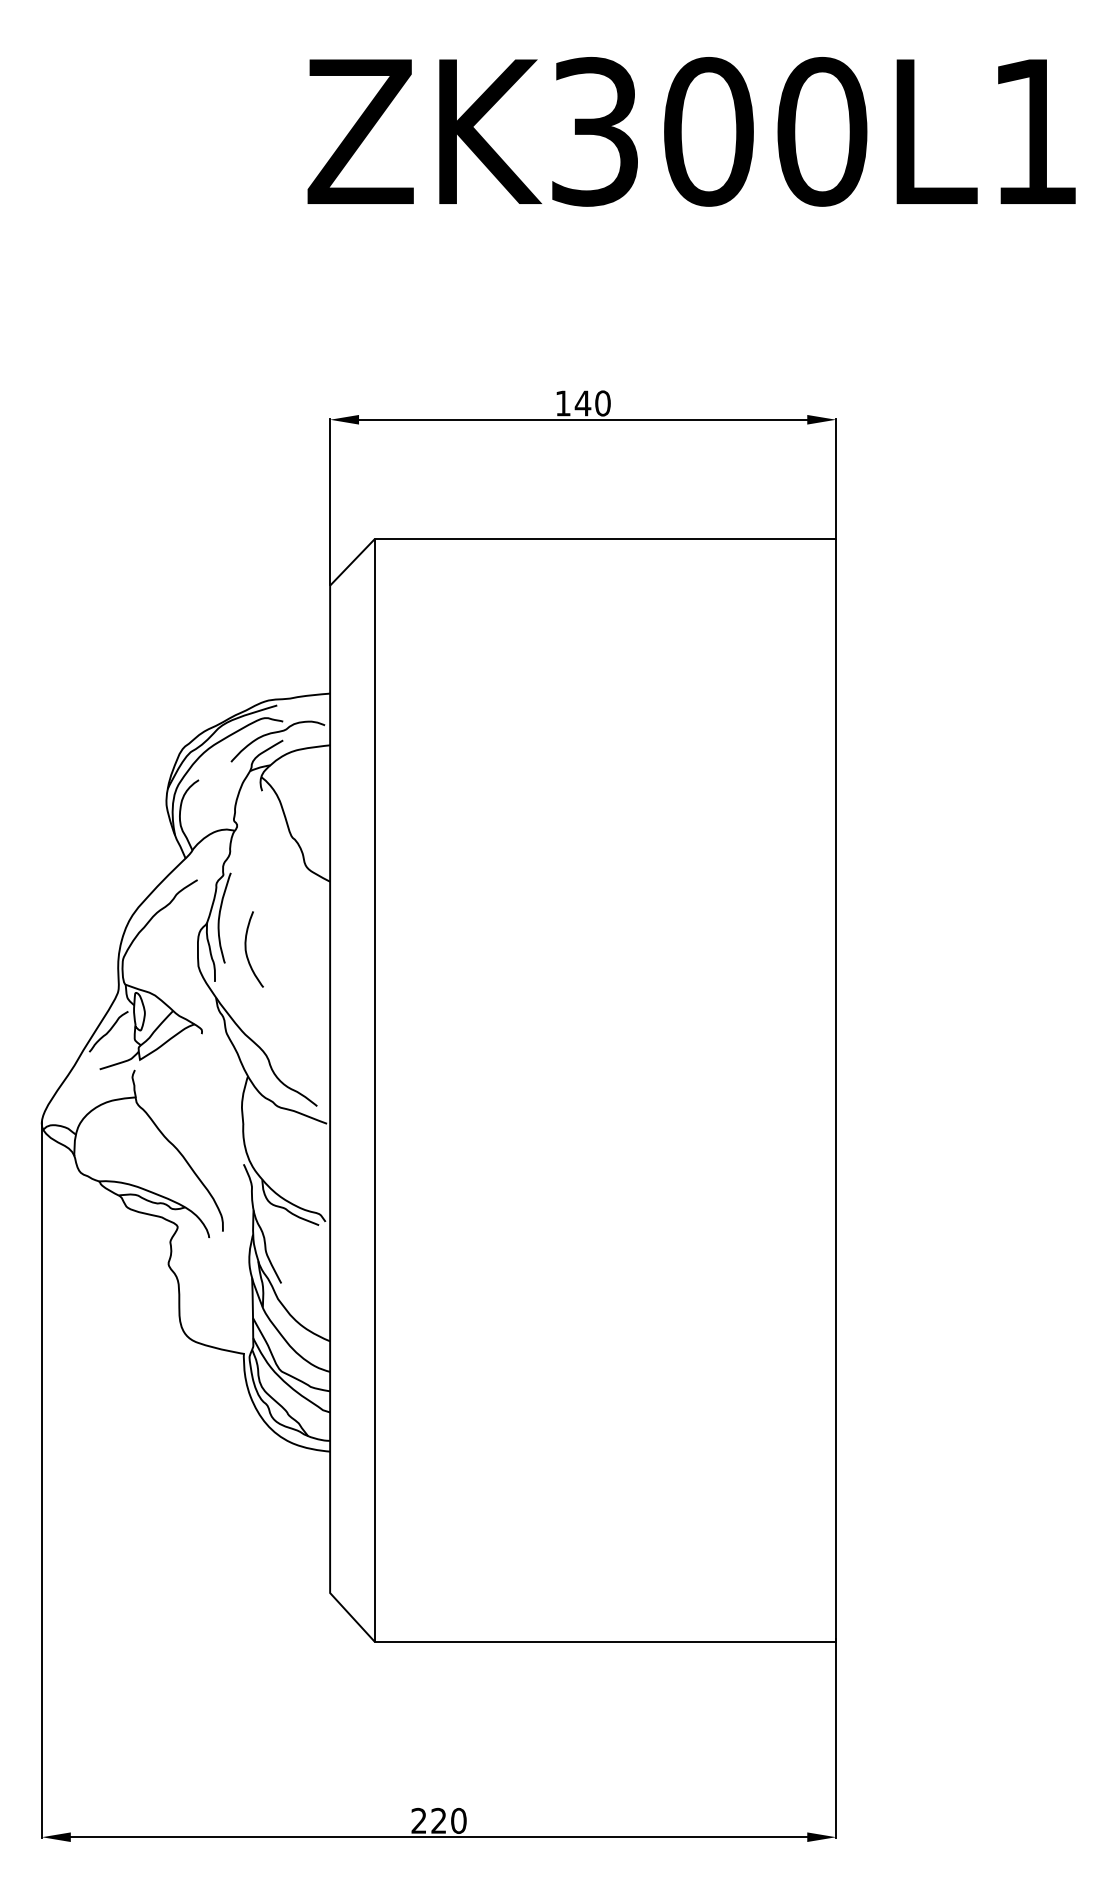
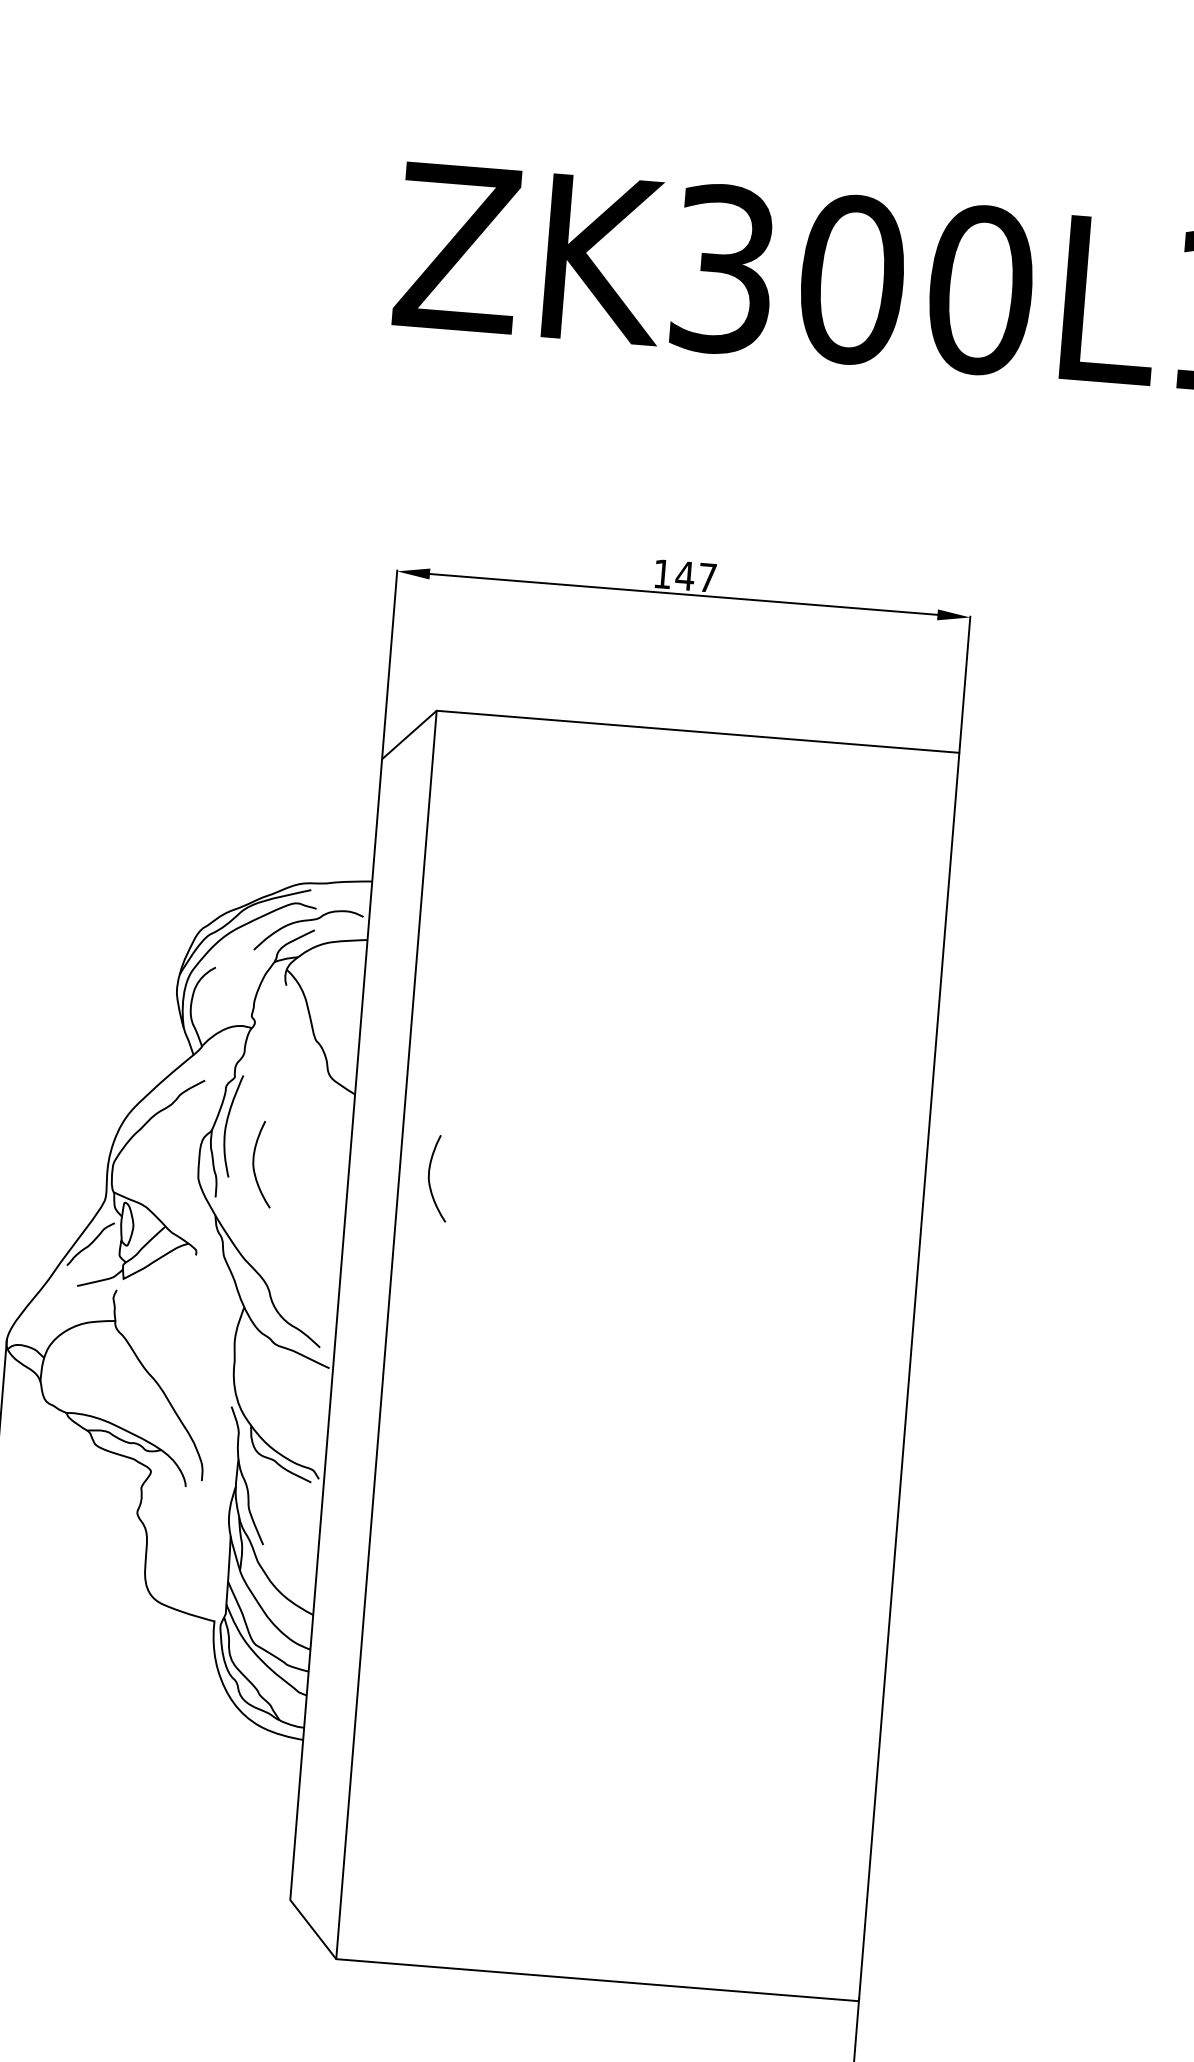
text: (602, 403) -> (707, 577), 140 -> 147
curve: (401, 949) -> (429, 1177), added

